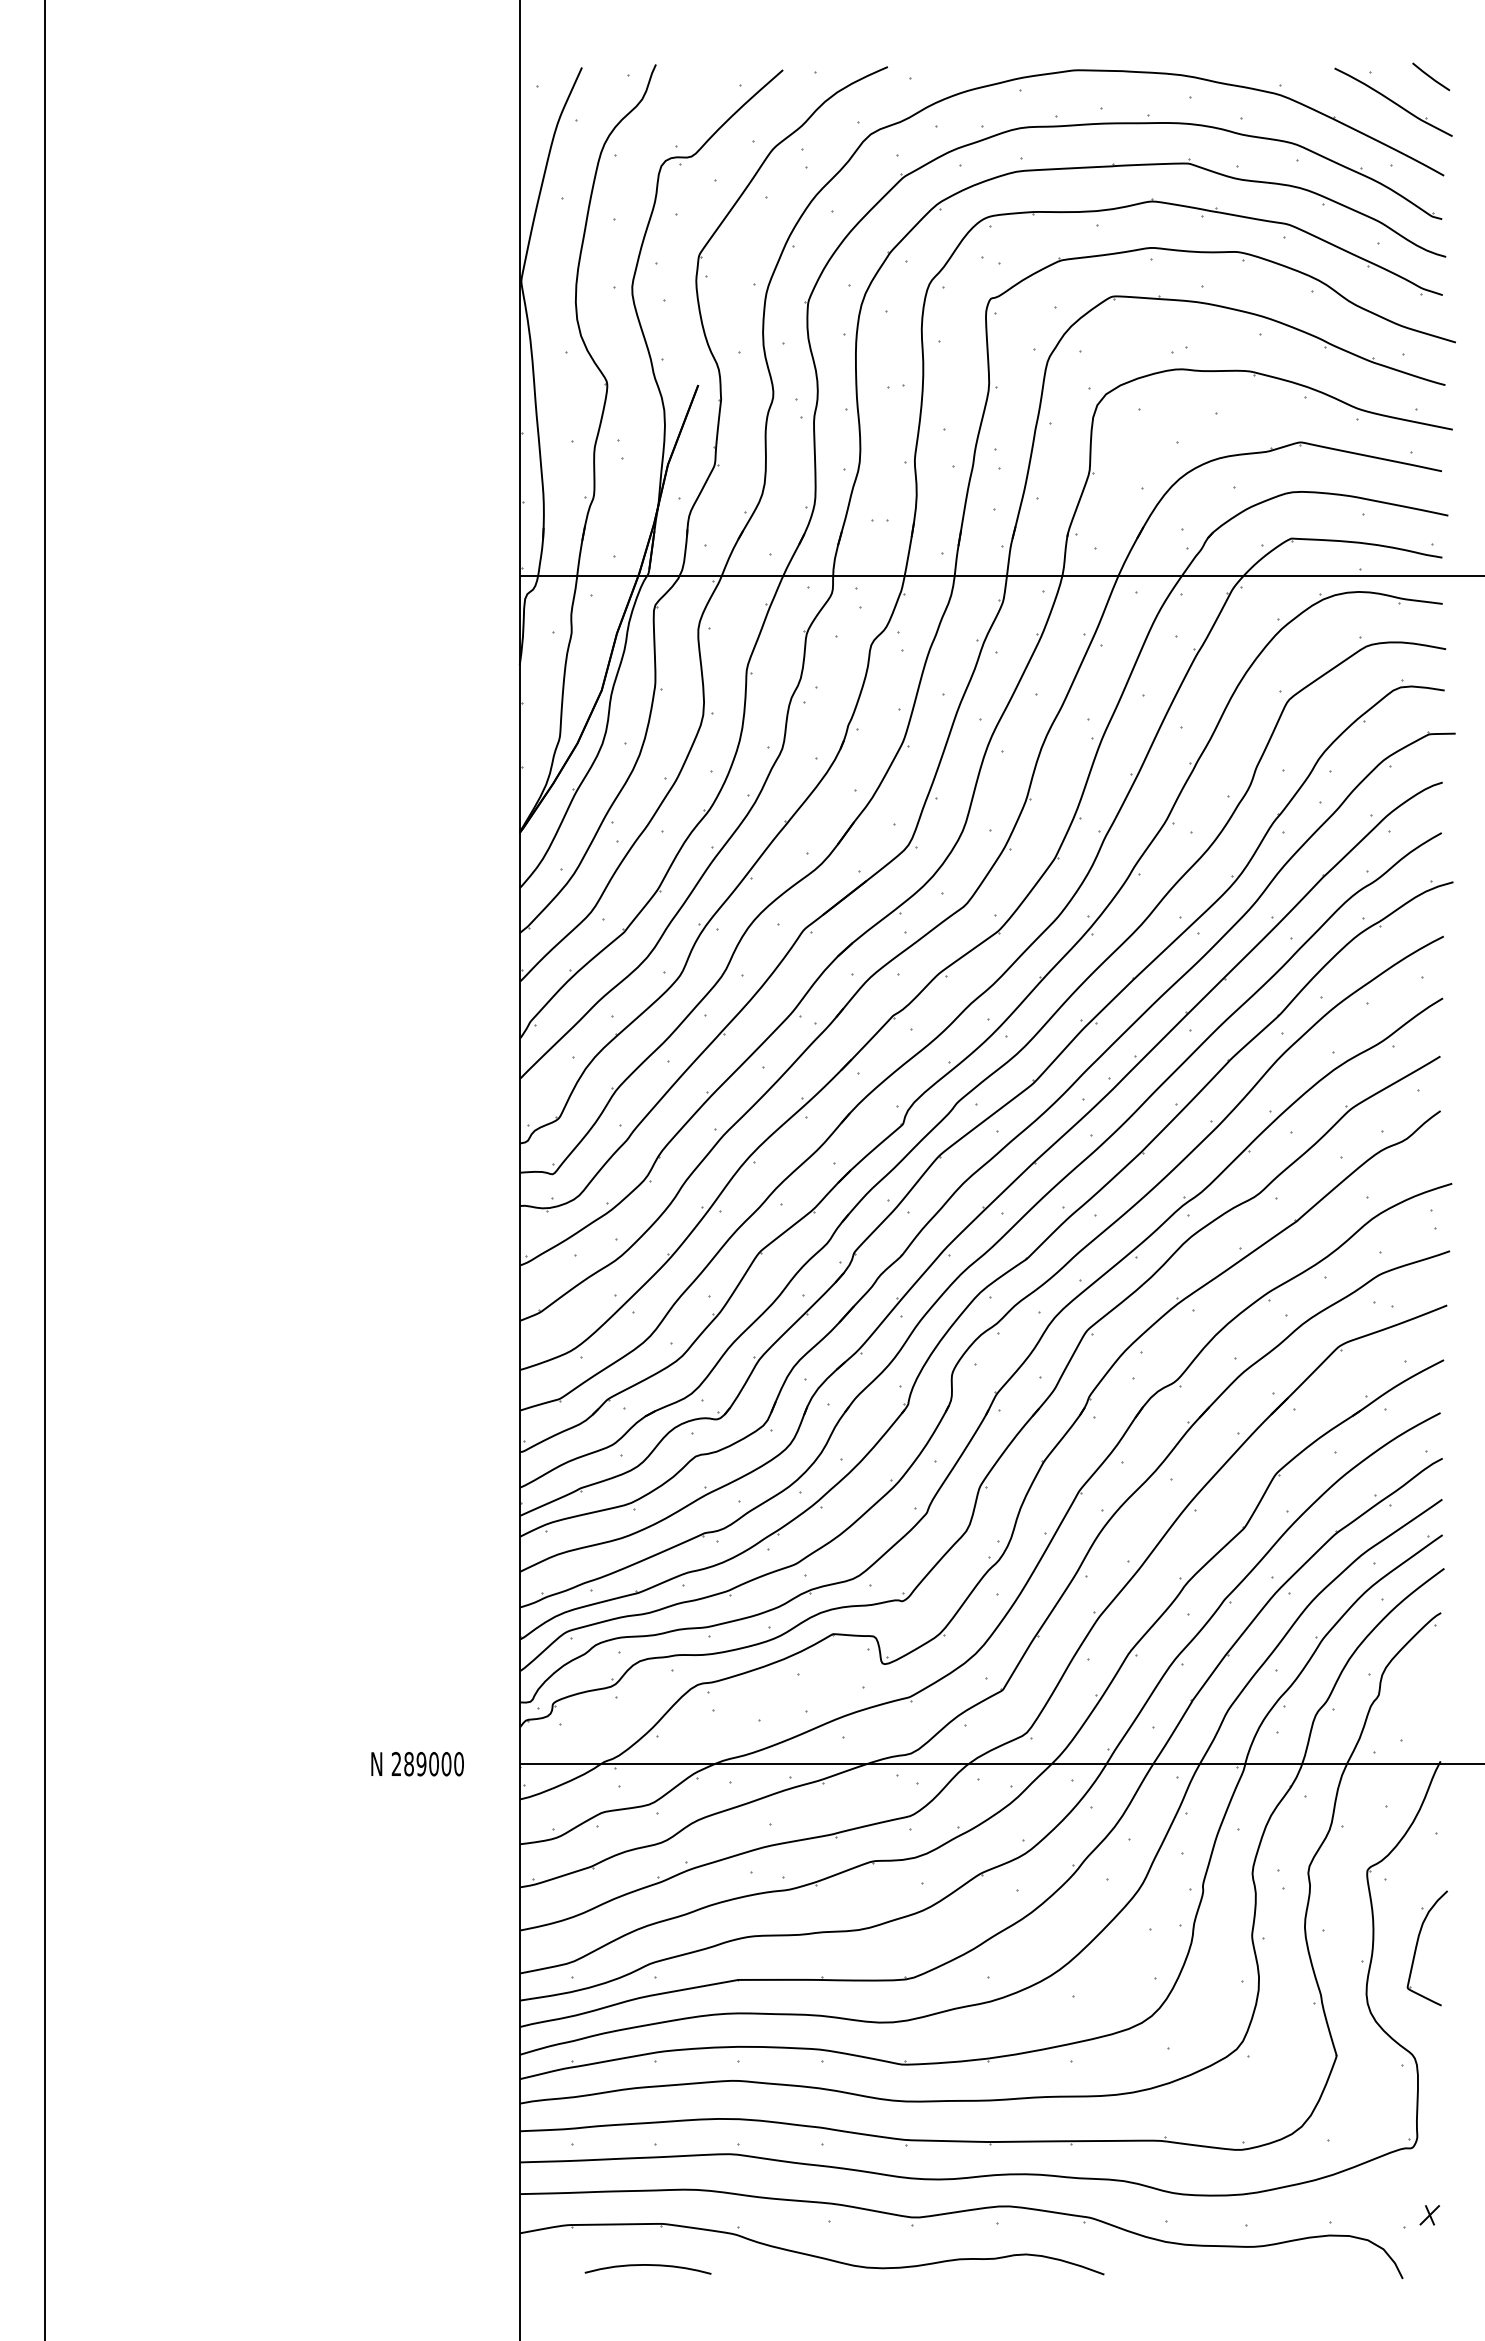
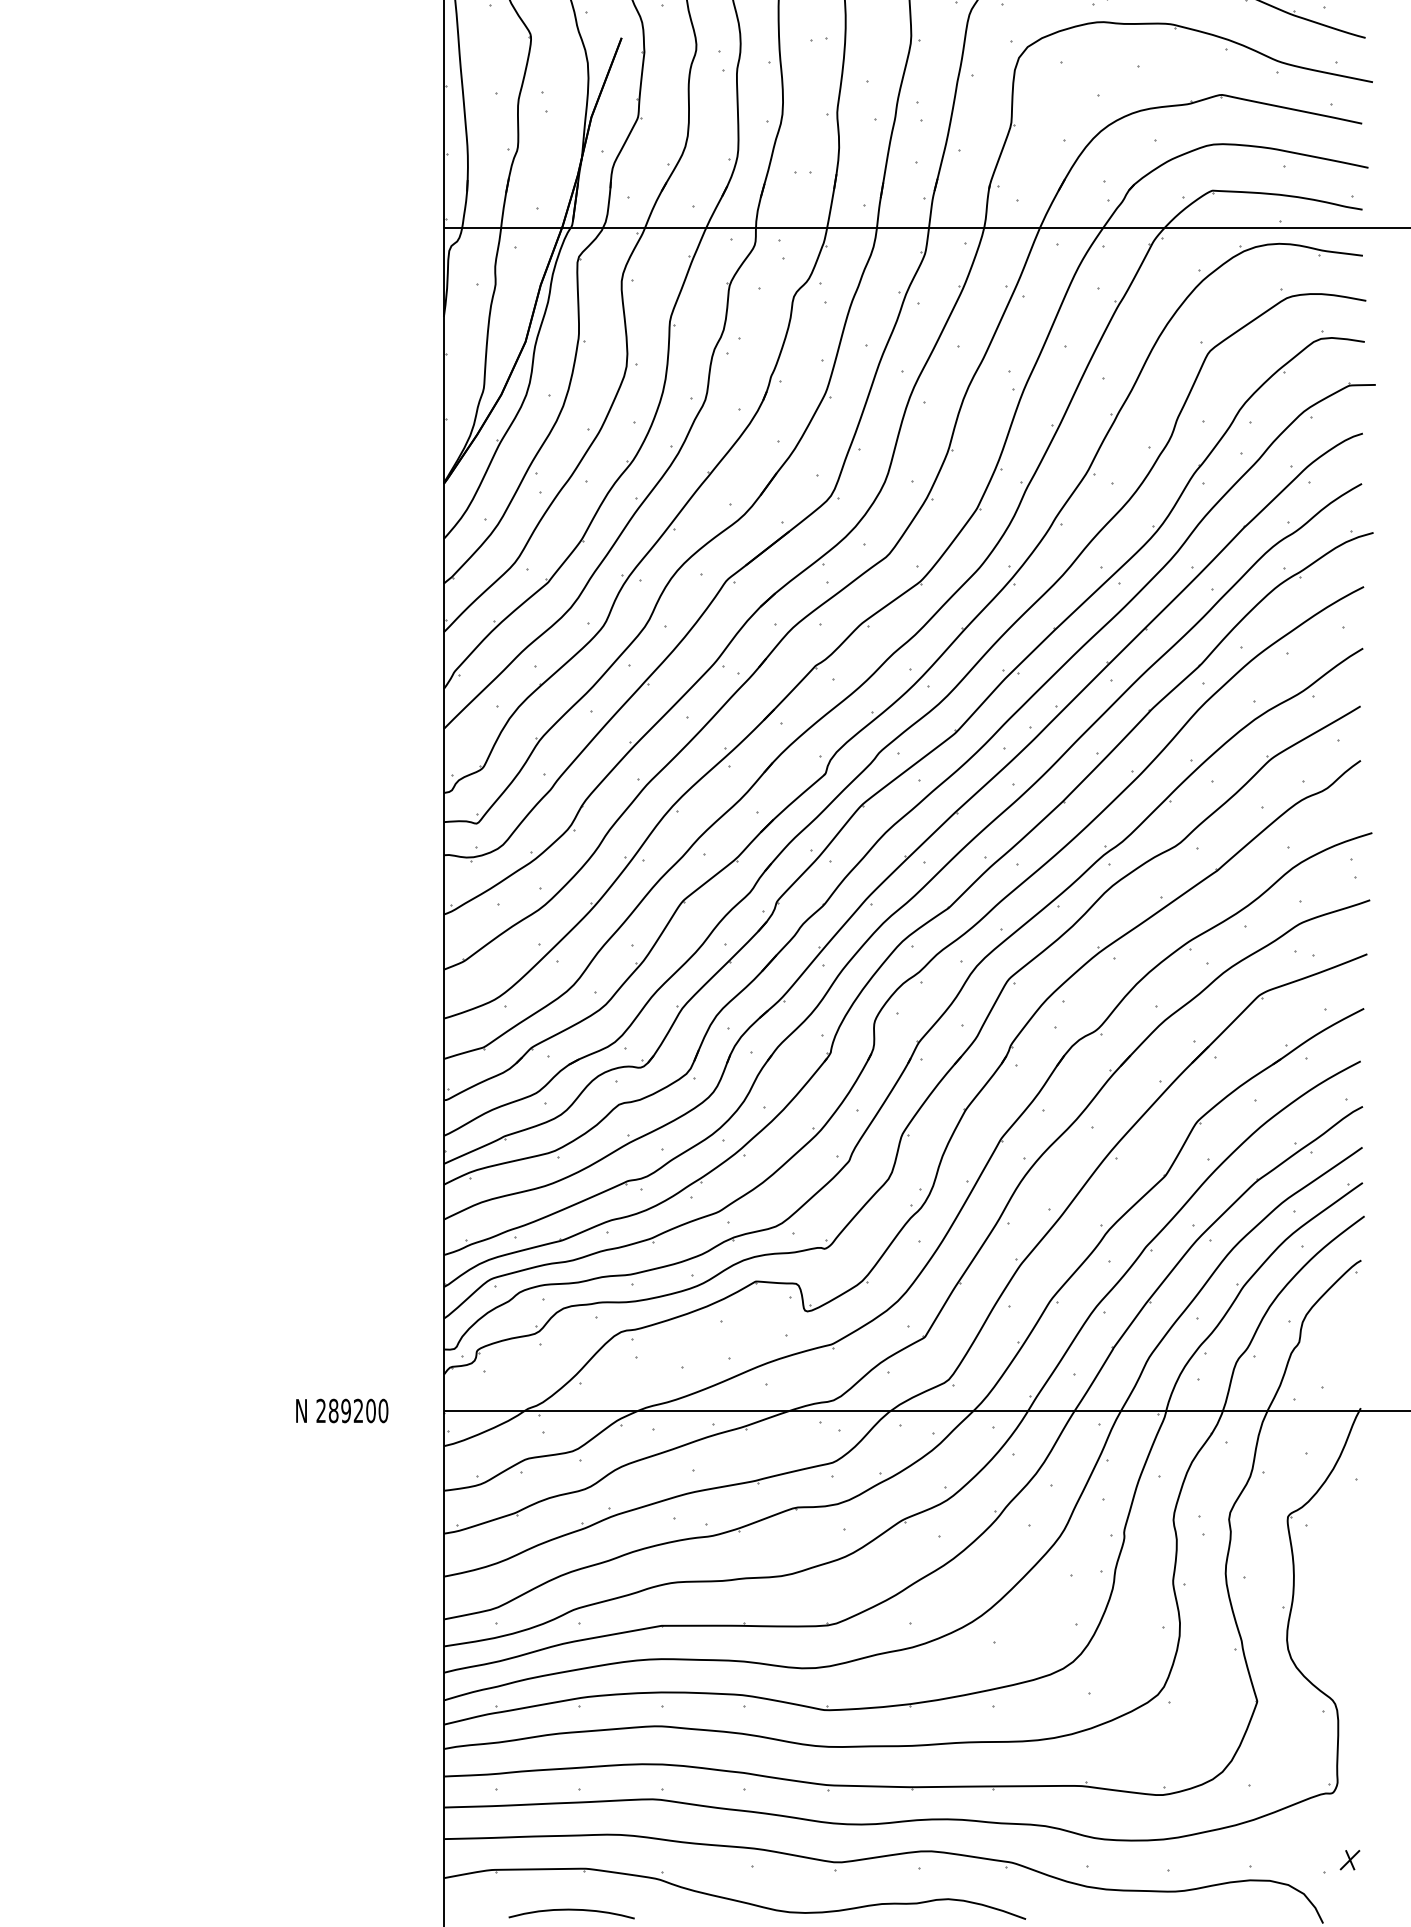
text: (433, 1764) -> (358, 1411), 289000 -> 289200
part: (1417, 1946) -> (1337, 1592), removed

